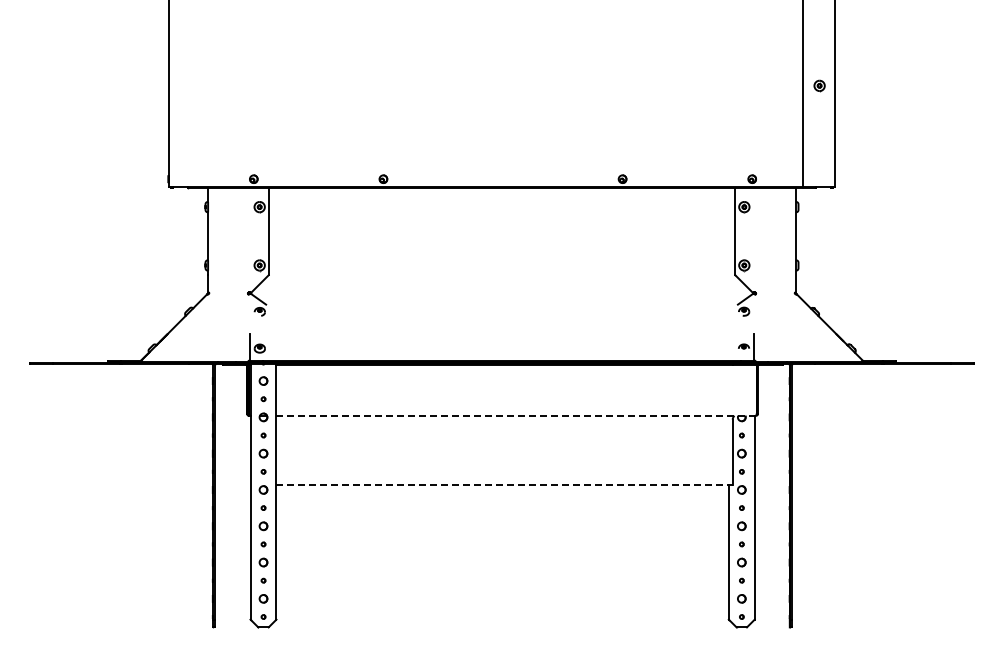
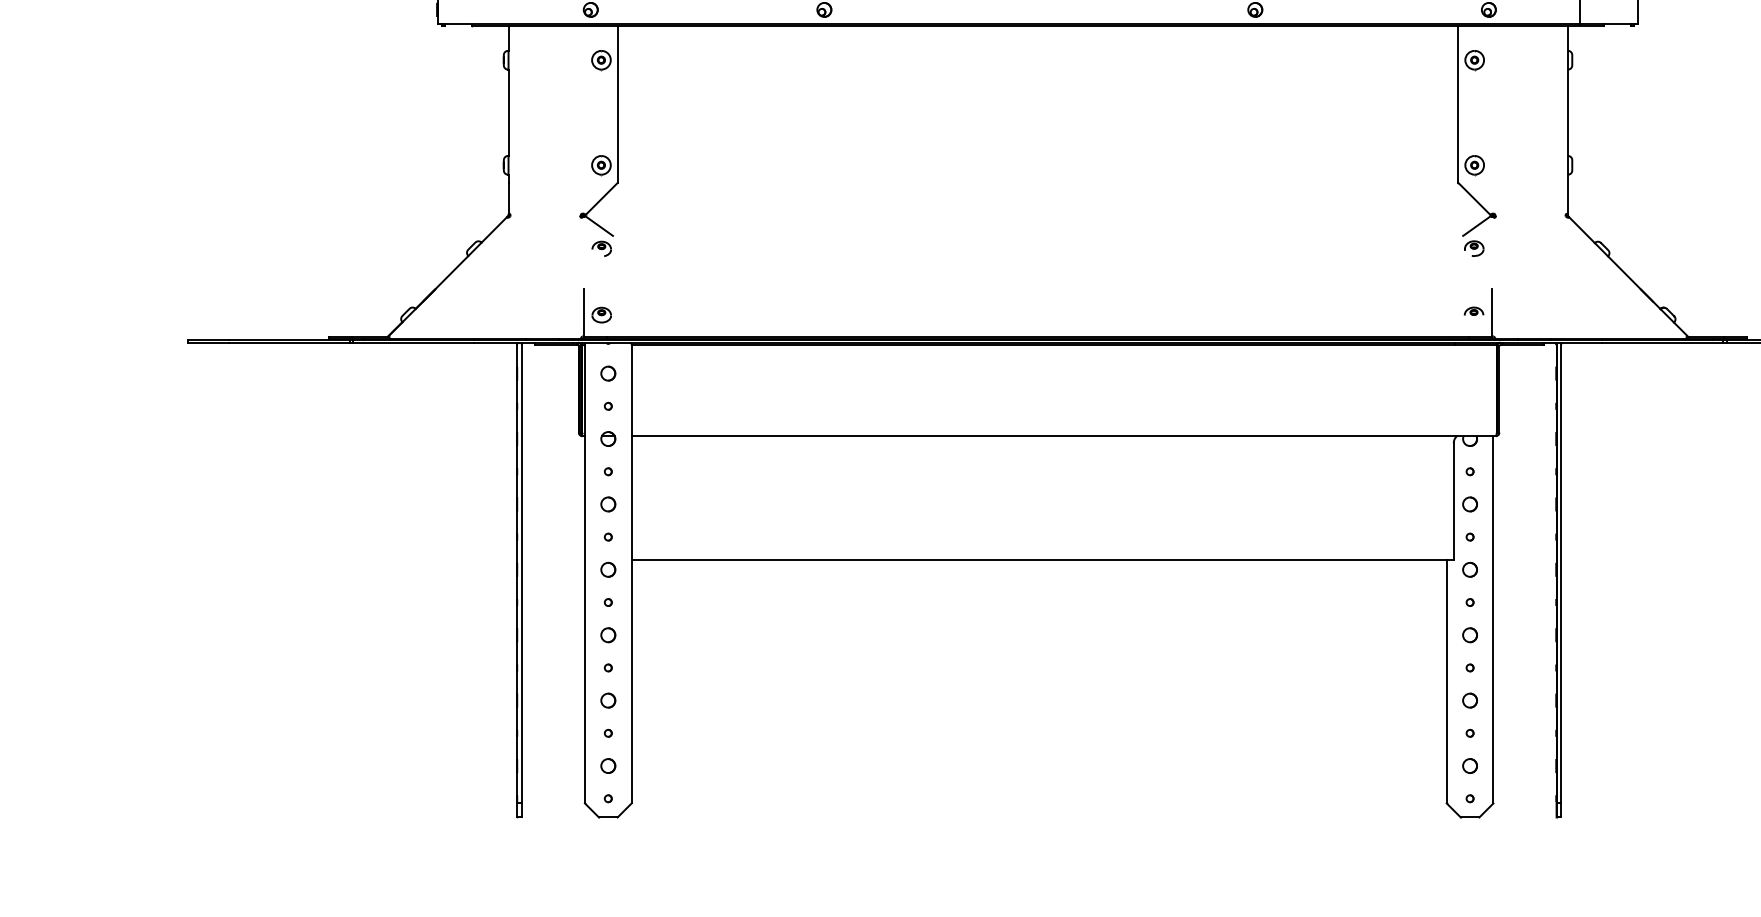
line: (516, 415) -> (1064, 435), dashed -> solid
line: (505, 484) -> (1044, 559), dashed -> solid

